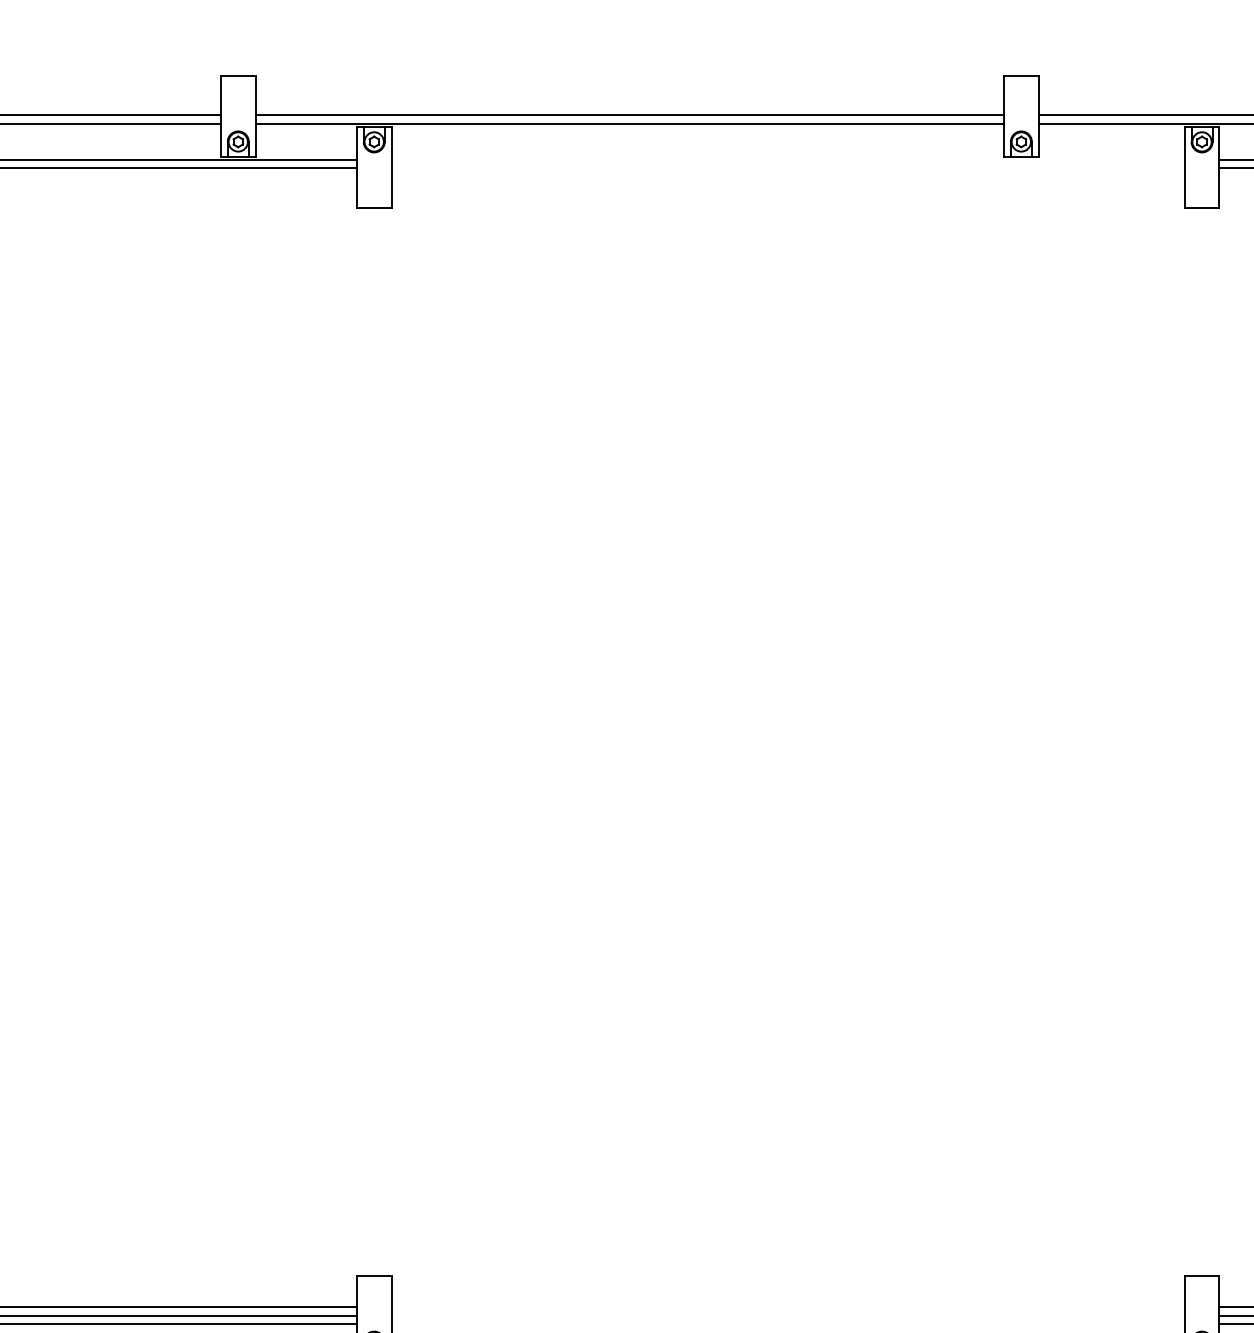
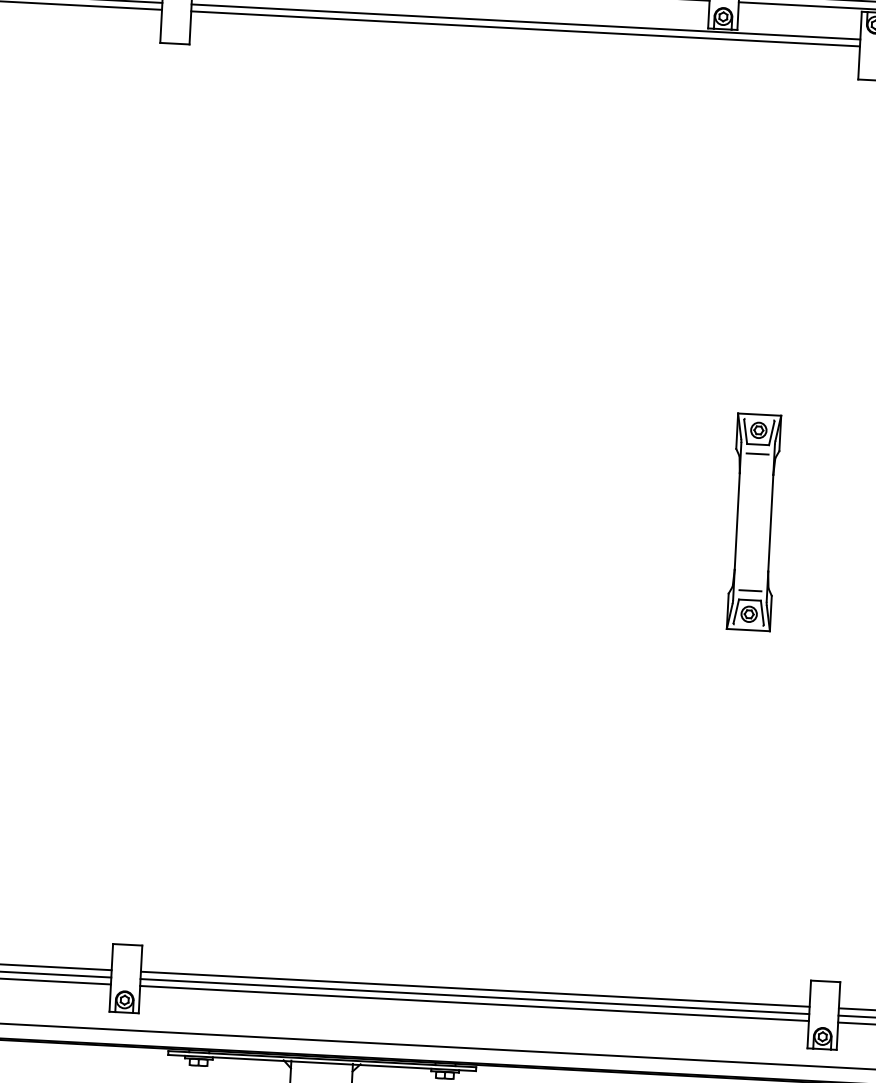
line: (787, 160) -> (525, 22), added
line: (787, 168) -> (525, 28), added
part: (1088, 737) -> (753, 521), added
line: (787, 1307) -> (474, 989), added
line: (787, 1316) -> (474, 996), added
line: (787, 1324) -> (474, 1003), added

